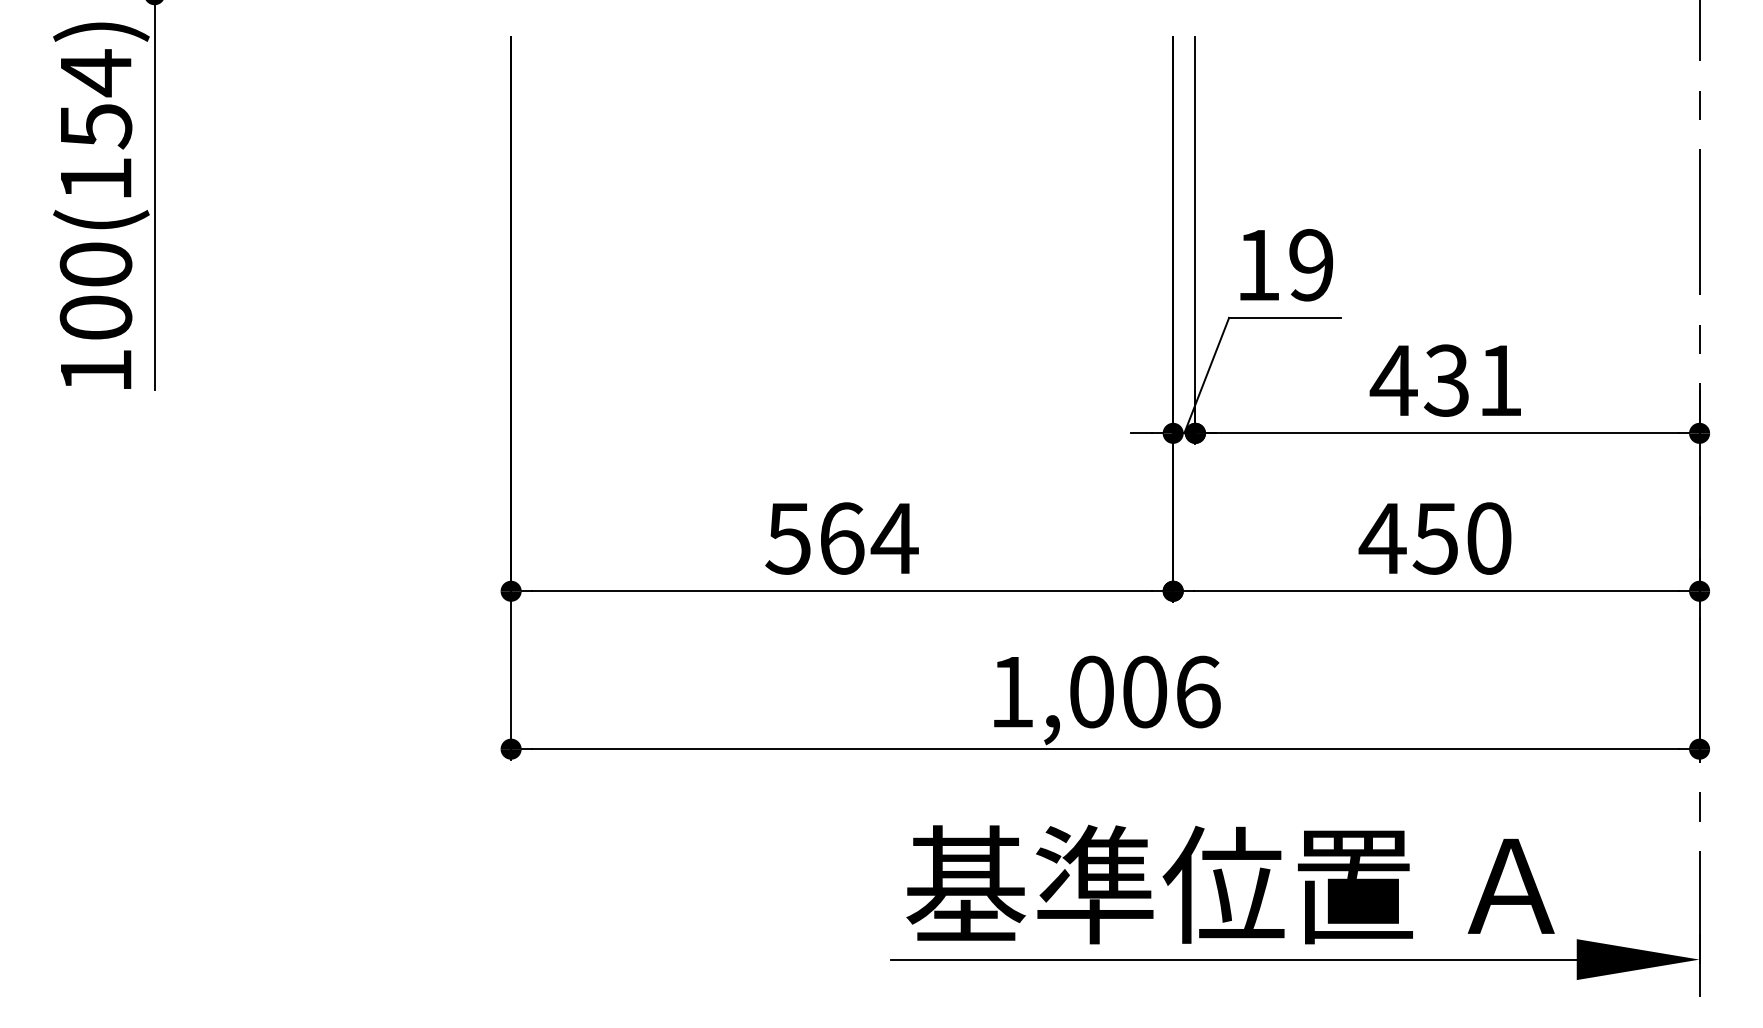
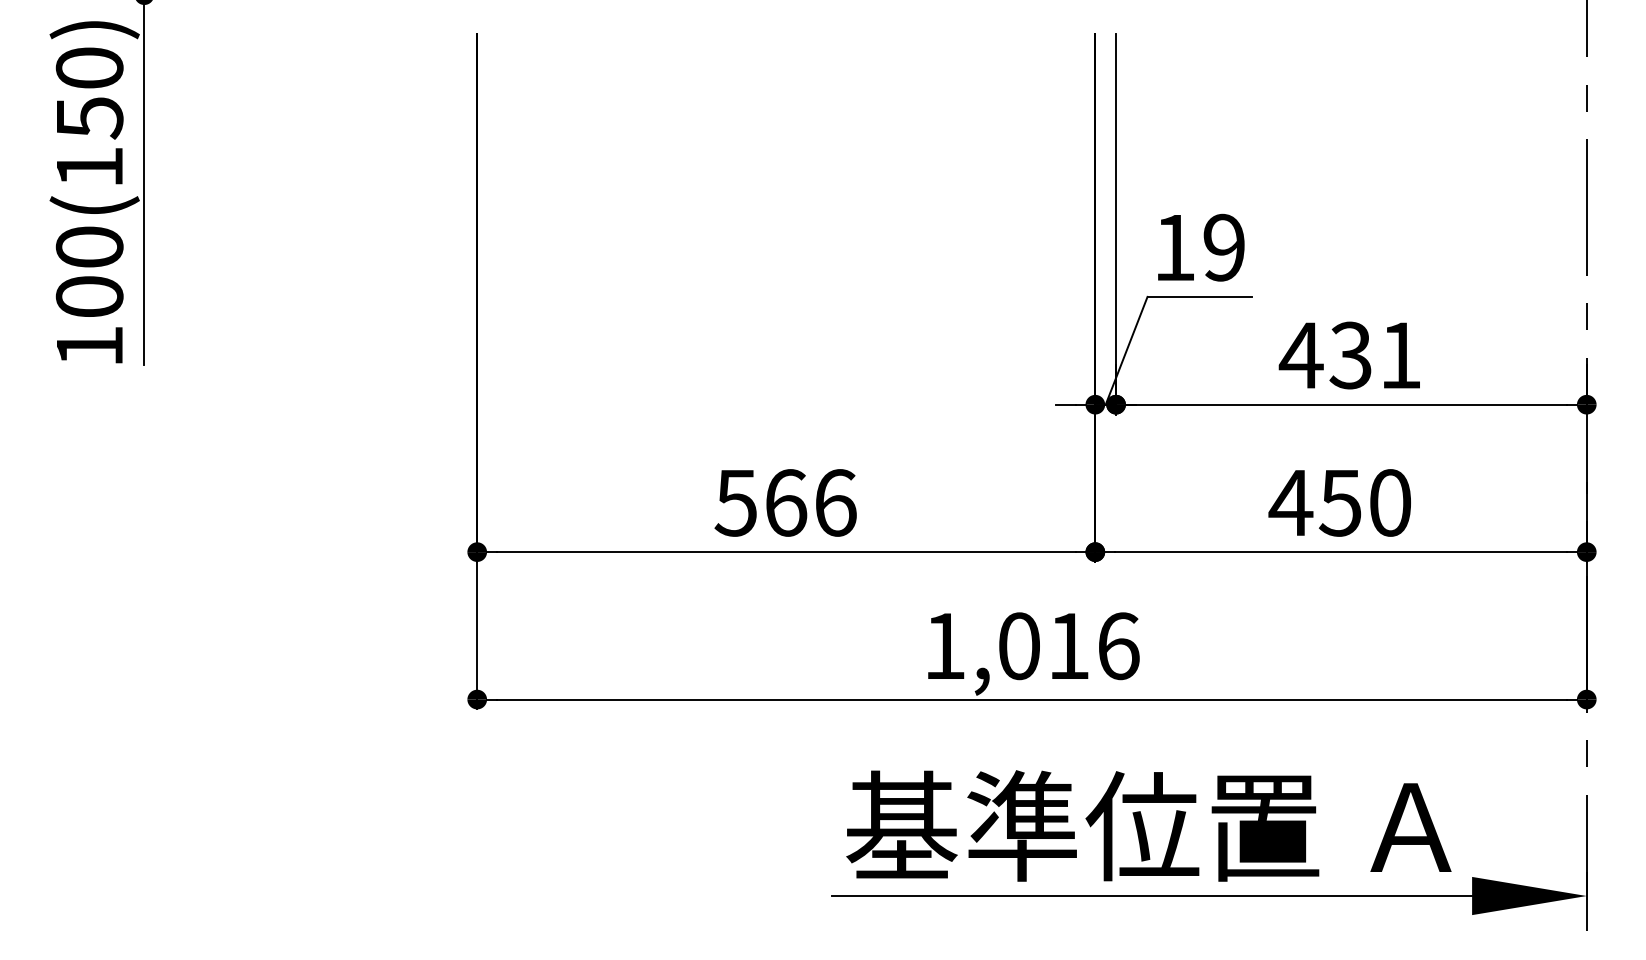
text: (95, 73) -> (89, 68), 100(154) -> 100(150)
text: (894, 538) -> (835, 502), 564 -> 566
text: (1145, 691) -> (1069, 645), 1,006 -> 1,016

